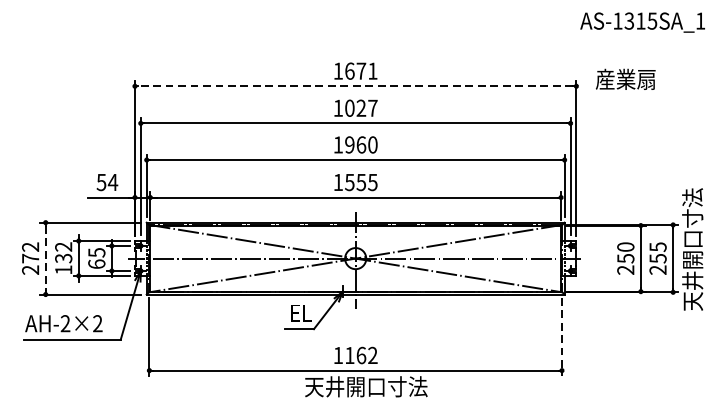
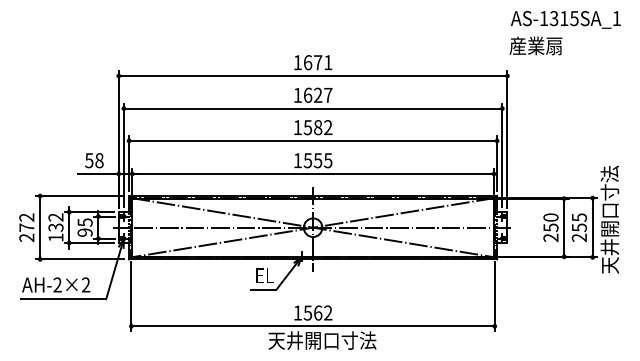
text: (625, 78) -> (535, 45), moved
line: (356, 85) -> (313, 75), dashed -> solid
text: (350, 107) -> (308, 94), 1027 -> 1627
text: (360, 144) -> (317, 127), 1960 -> 1582
text: (111, 182) -> (98, 160), 54 -> 58
line: (46, 258) -> (40, 227), dashed -> solid
text: (96, 264) -> (84, 232), 65 -> 95
line: (561, 337) -> (494, 297), dashed -> solid
text: (349, 354) -> (307, 312), 1162 -> 1562

